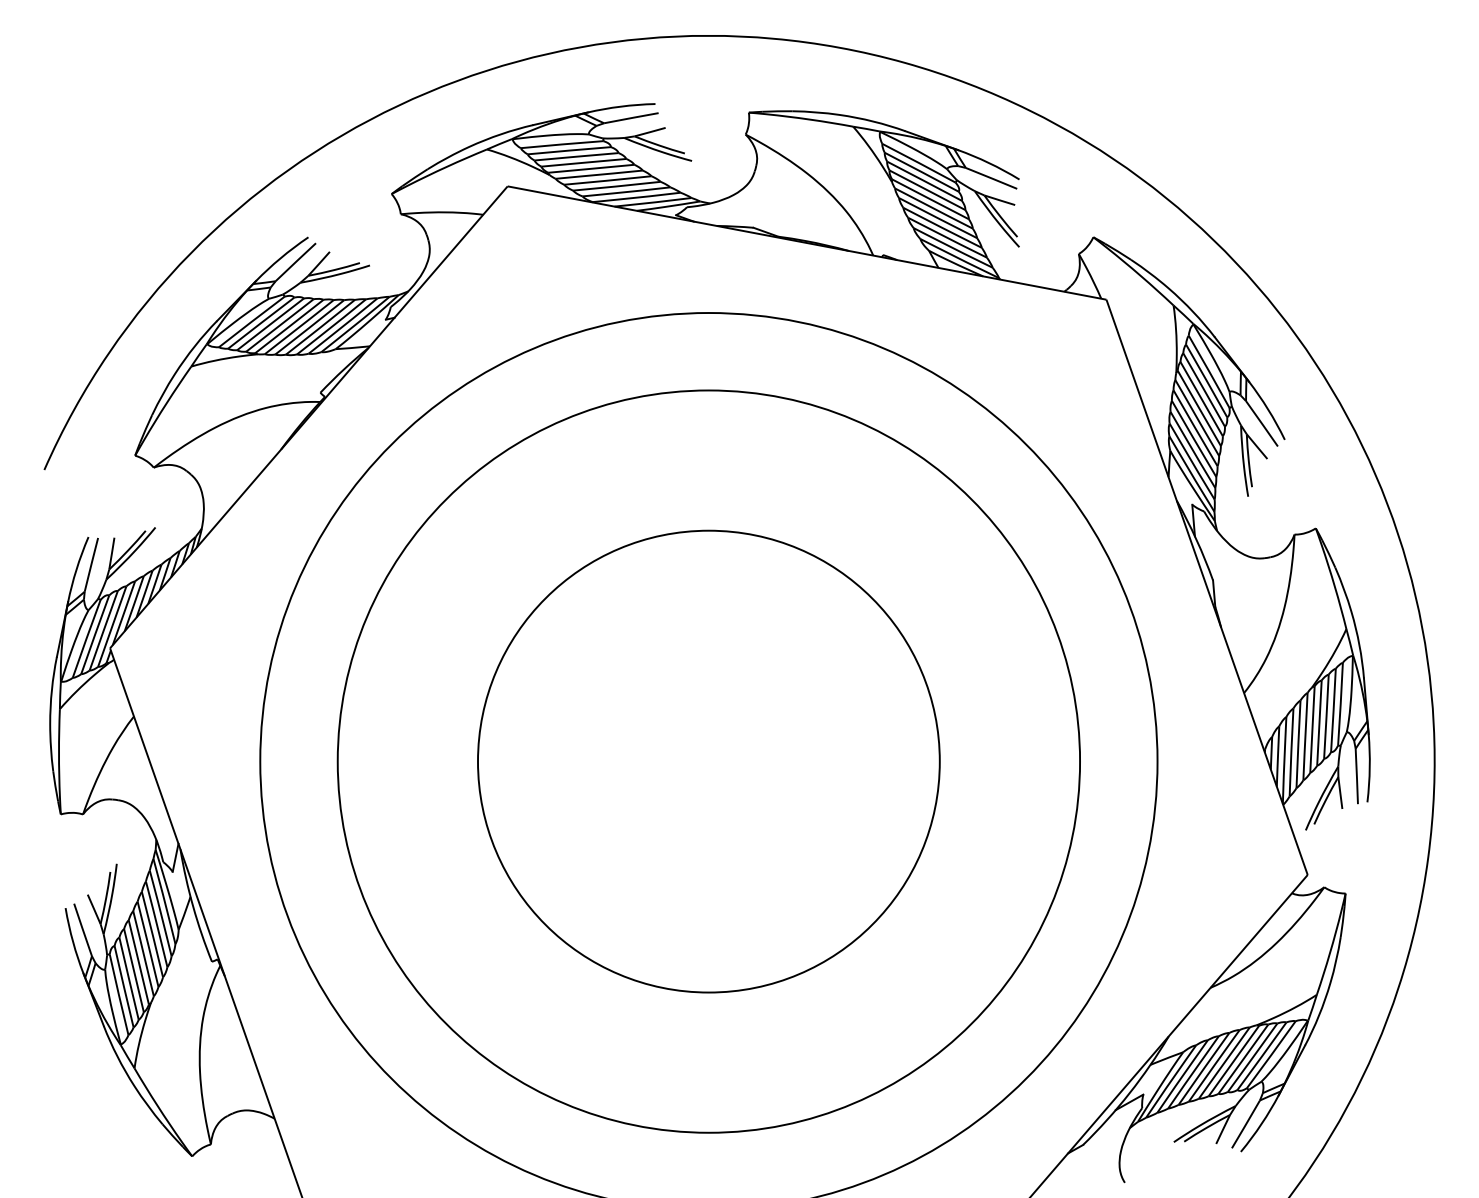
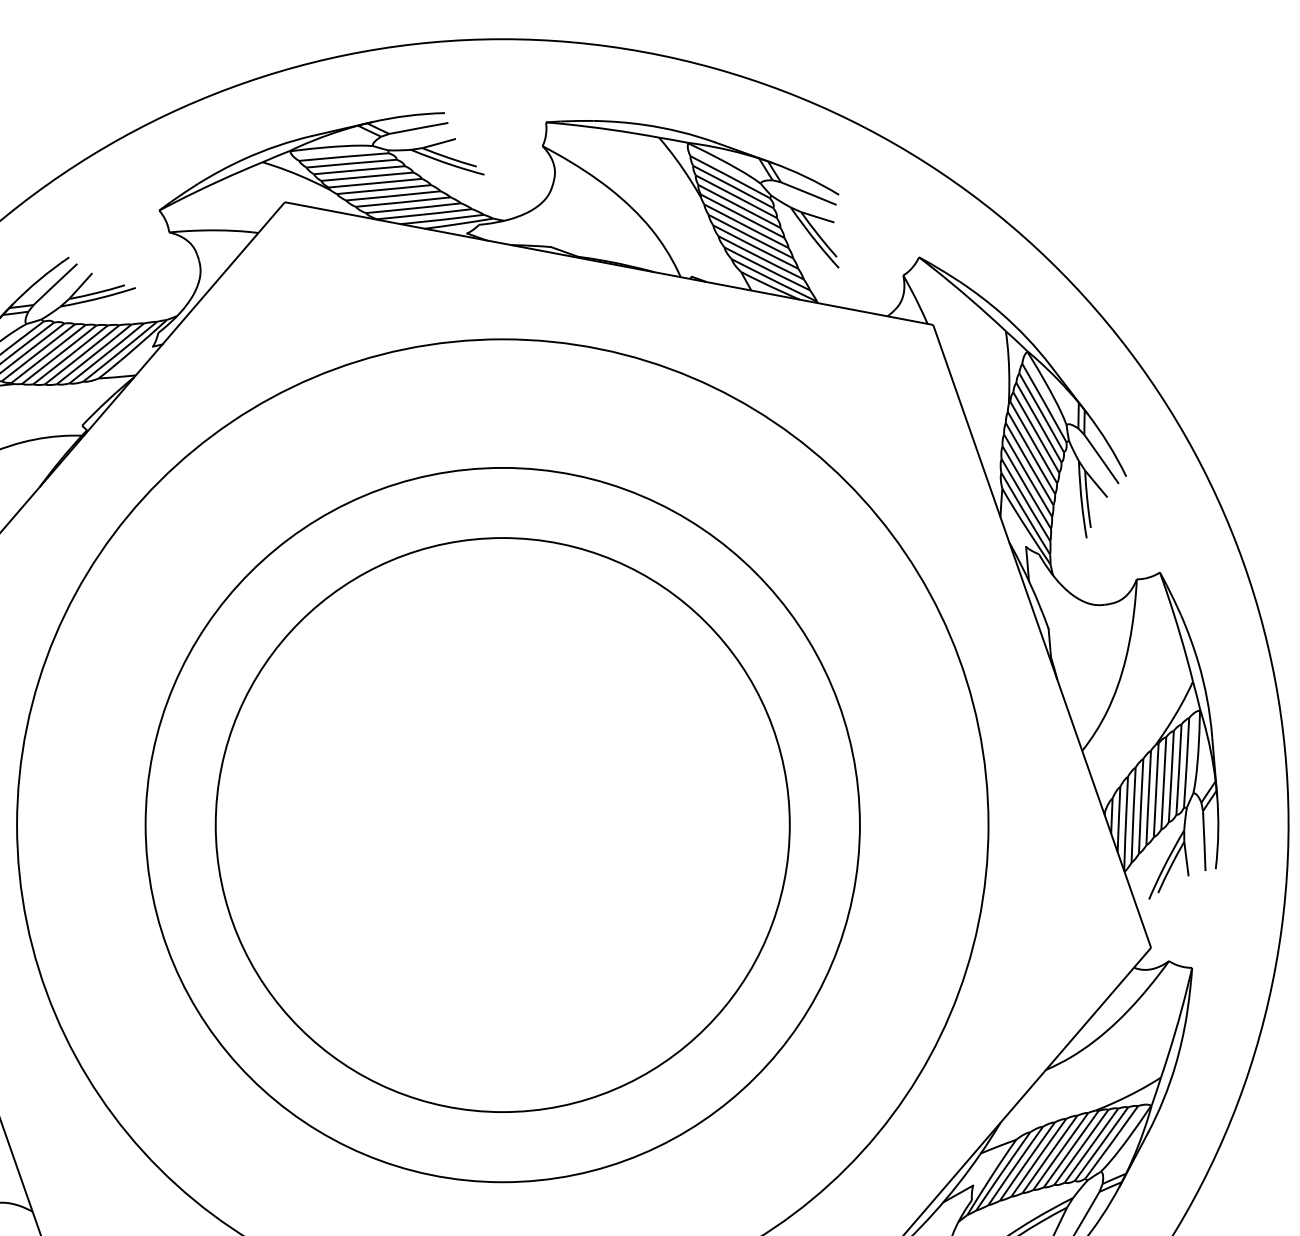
circle: (708, 761) -> (502, 824), size x0.71
circle: (708, 761) -> (502, 824), size x1.43

